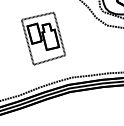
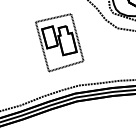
part: (43, 38) -> (59, 42), moved

